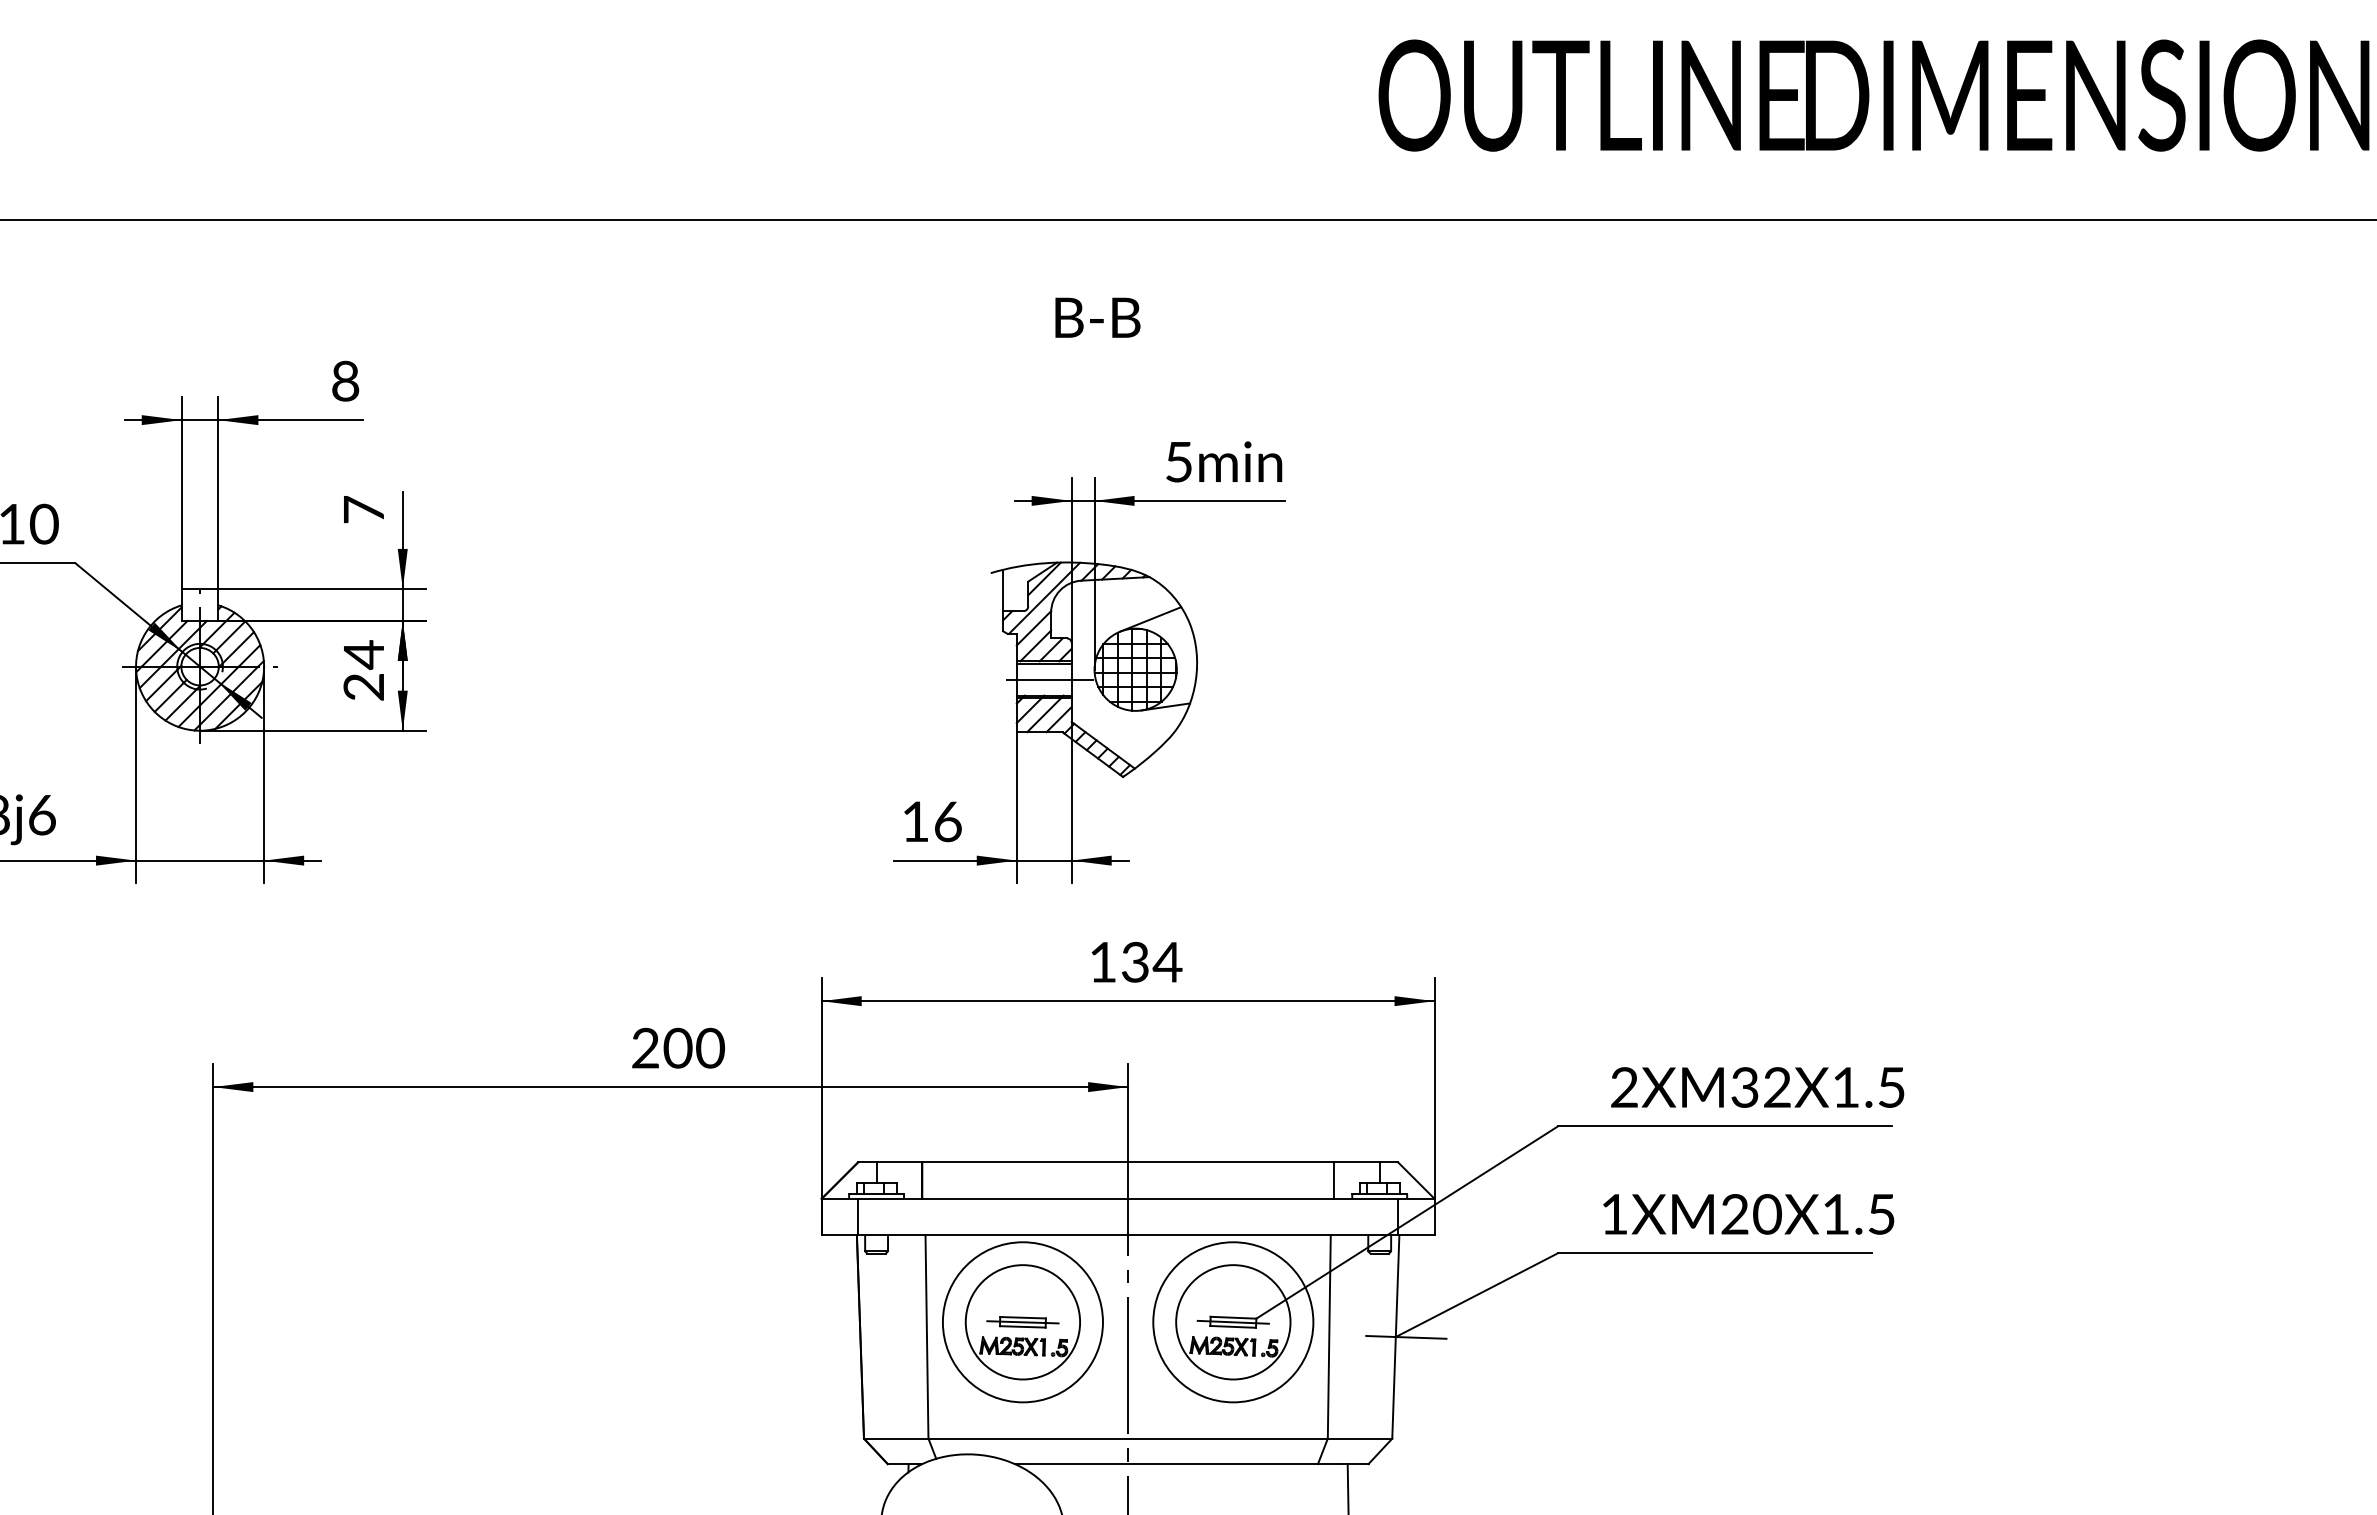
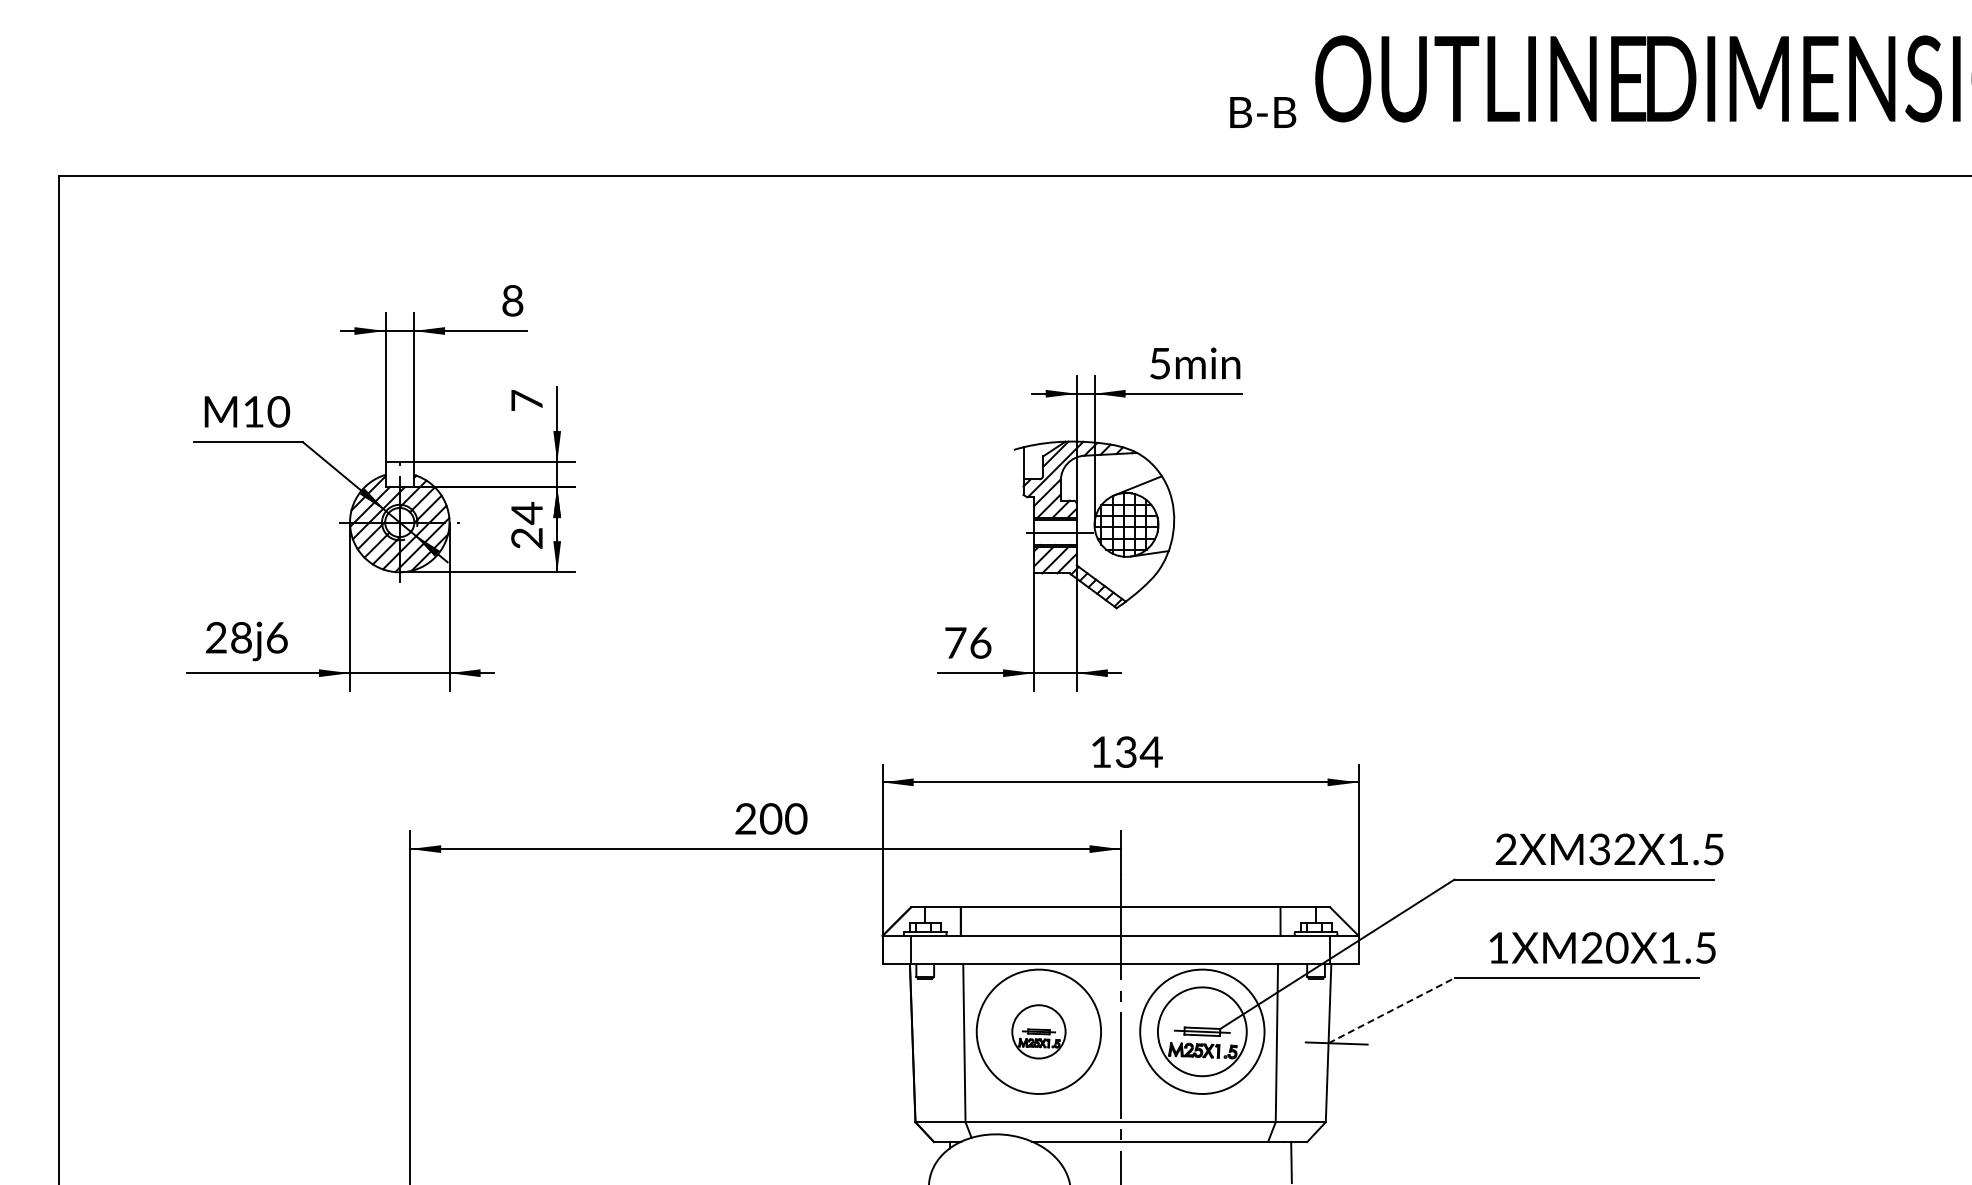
text: (1098, 317) -> (1263, 112), moved
text: (915, 821) -> (955, 642), 16 -> 76
line: (1476, 1294) -> (1391, 1010), solid -> dashed
part: (1022, 1321) -> (1038, 1031), size x0.6

